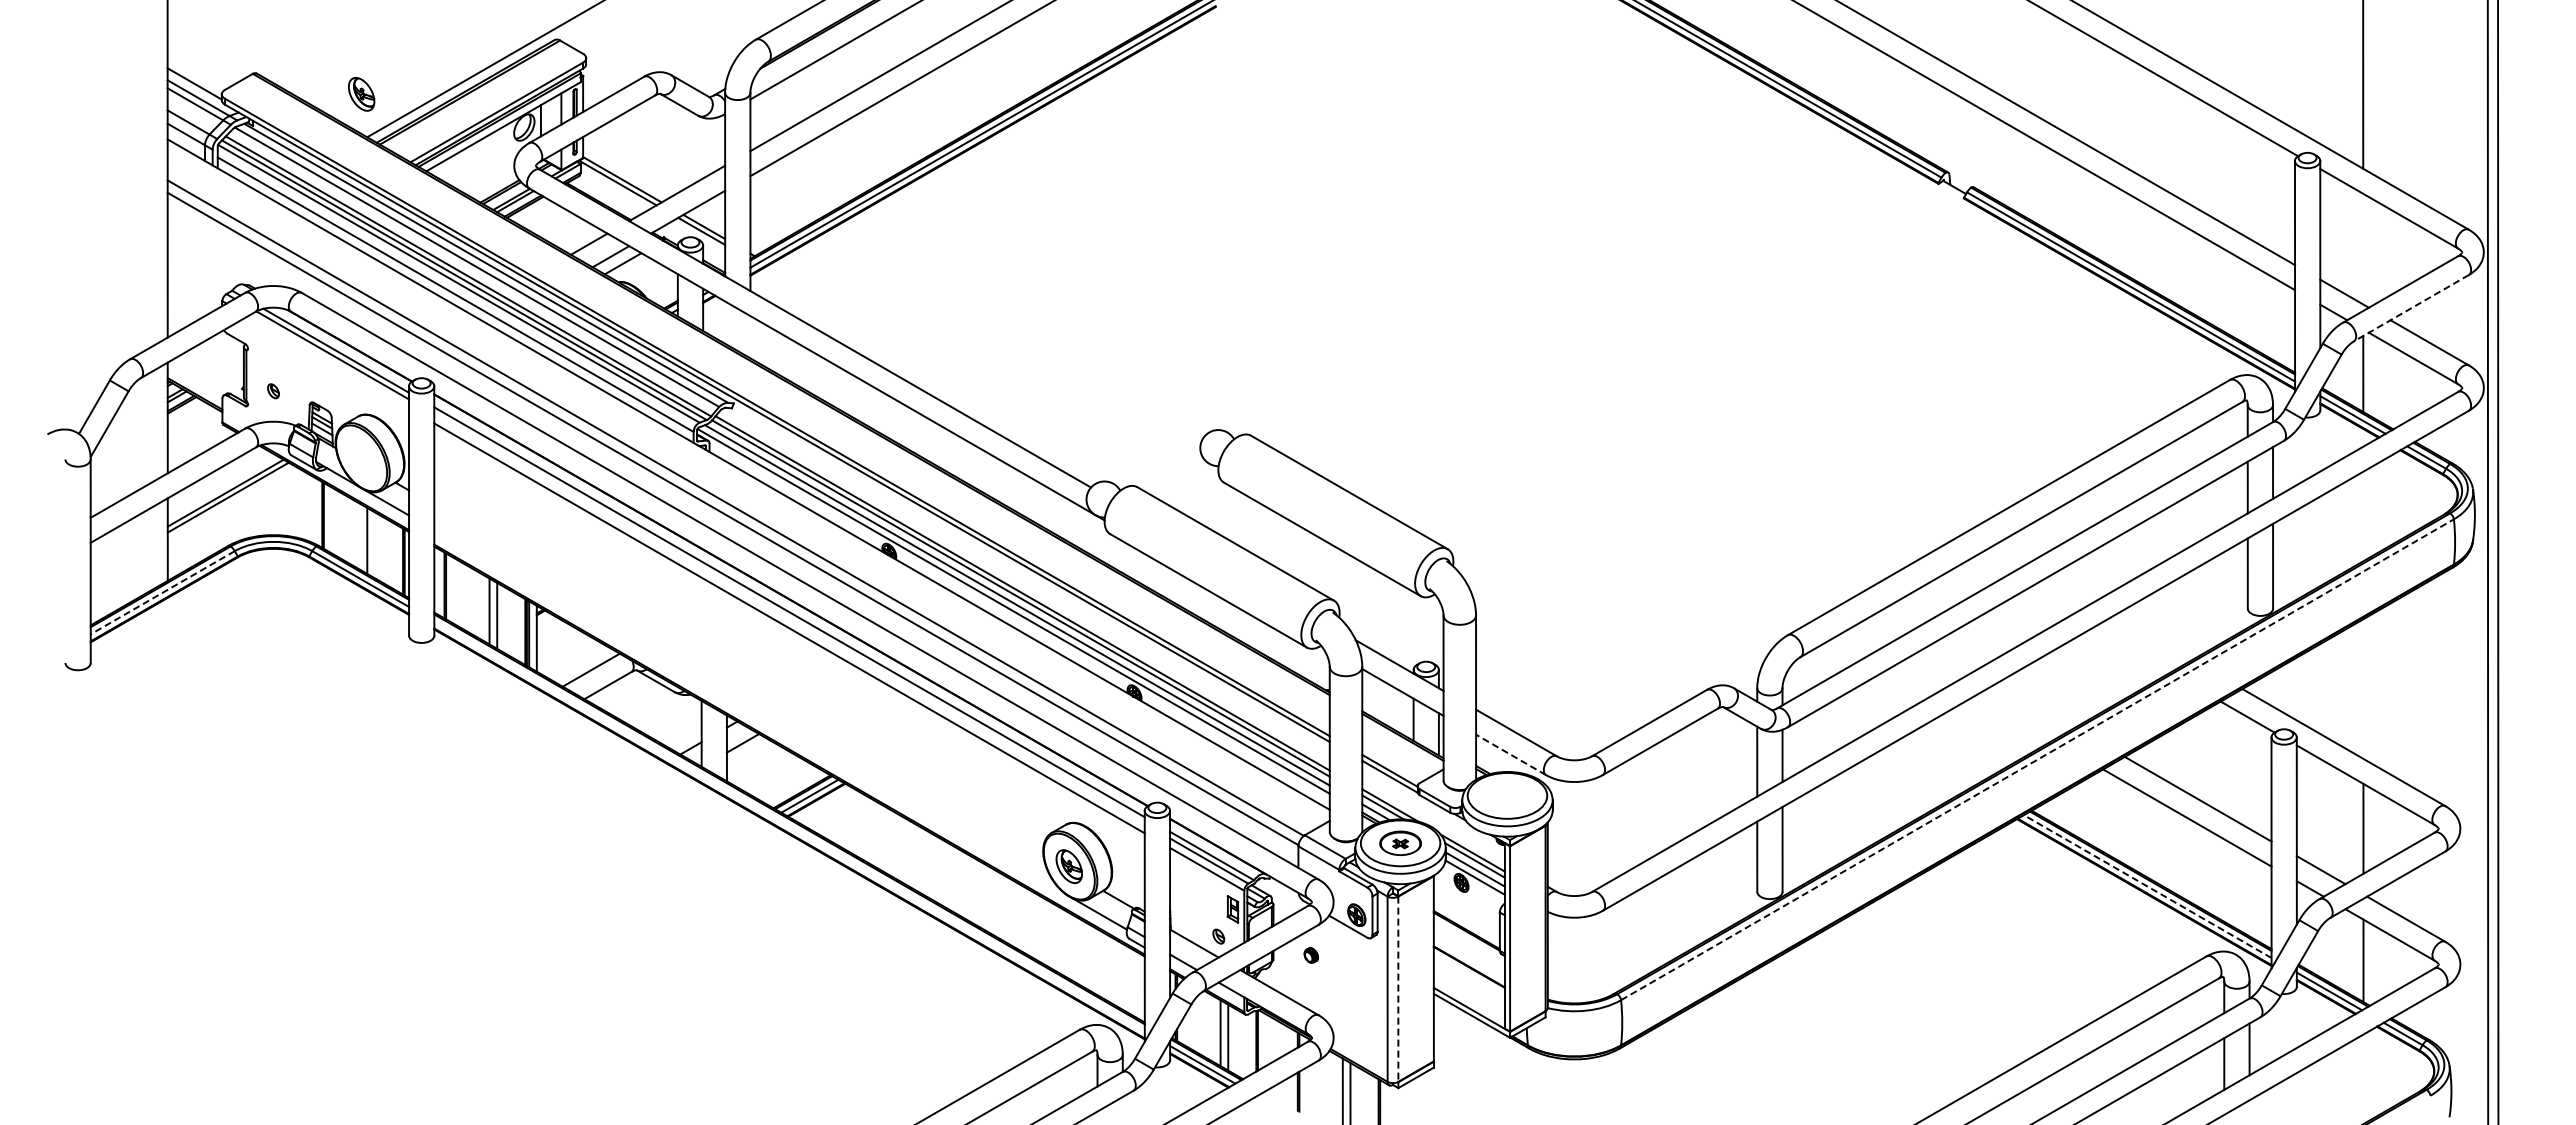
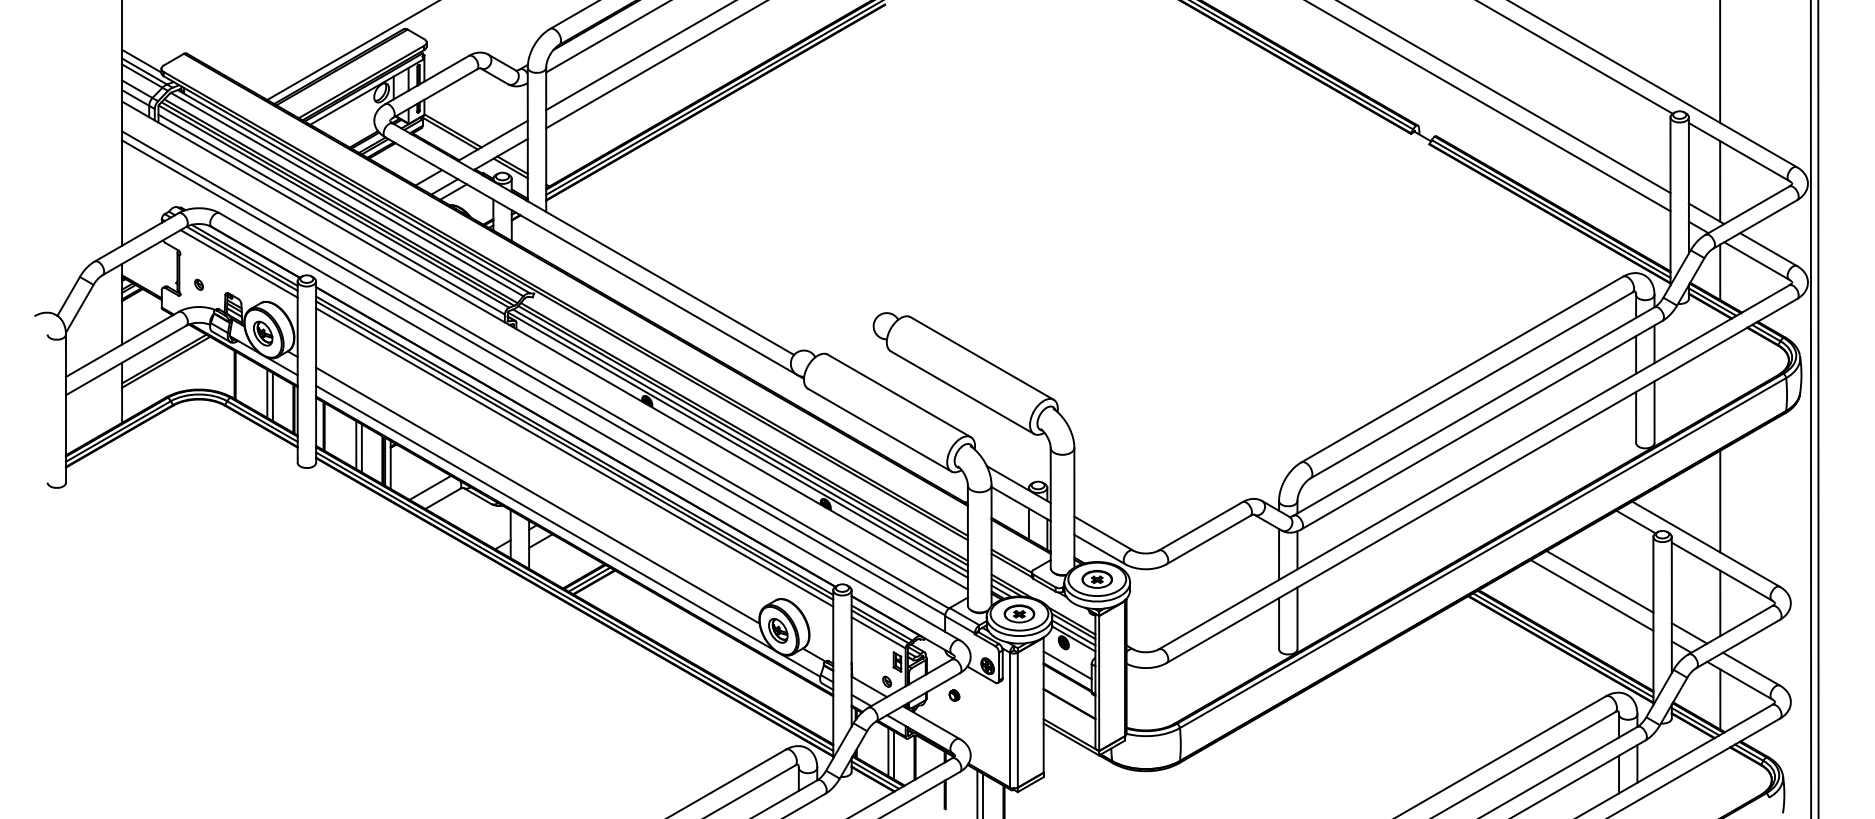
part: (361, 94) -> (263, 333), moved
line: (2363, 248) -> (1720, 180), added
line: (2410, 308) -> (1754, 224), dashed -> solid
line: (328, 362) -> (239, 263), added
line: (374, 545) -> (272, 397), added
line: (162, 592) -> (118, 431), dashed -> solid
line: (789, 618) -> (574, 450), added
line: (738, 680) -> (537, 495), added
line: (2363, 688) -> (1720, 501), added
line: (749, 712) -> (545, 518), added
line: (1510, 754) -> (1099, 549), dashed -> solid
line: (2037, 759) -> (1483, 552), dashed -> solid
part: (1507, 795) -> (1097, 579), added
line: (789, 826) -> (574, 601), added
line: (2147, 886) -> (1563, 645), dashed -> solid
line: (1466, 914) -> (1067, 665), added
line: (1398, 989) -> (1017, 720), dashed -> solid

